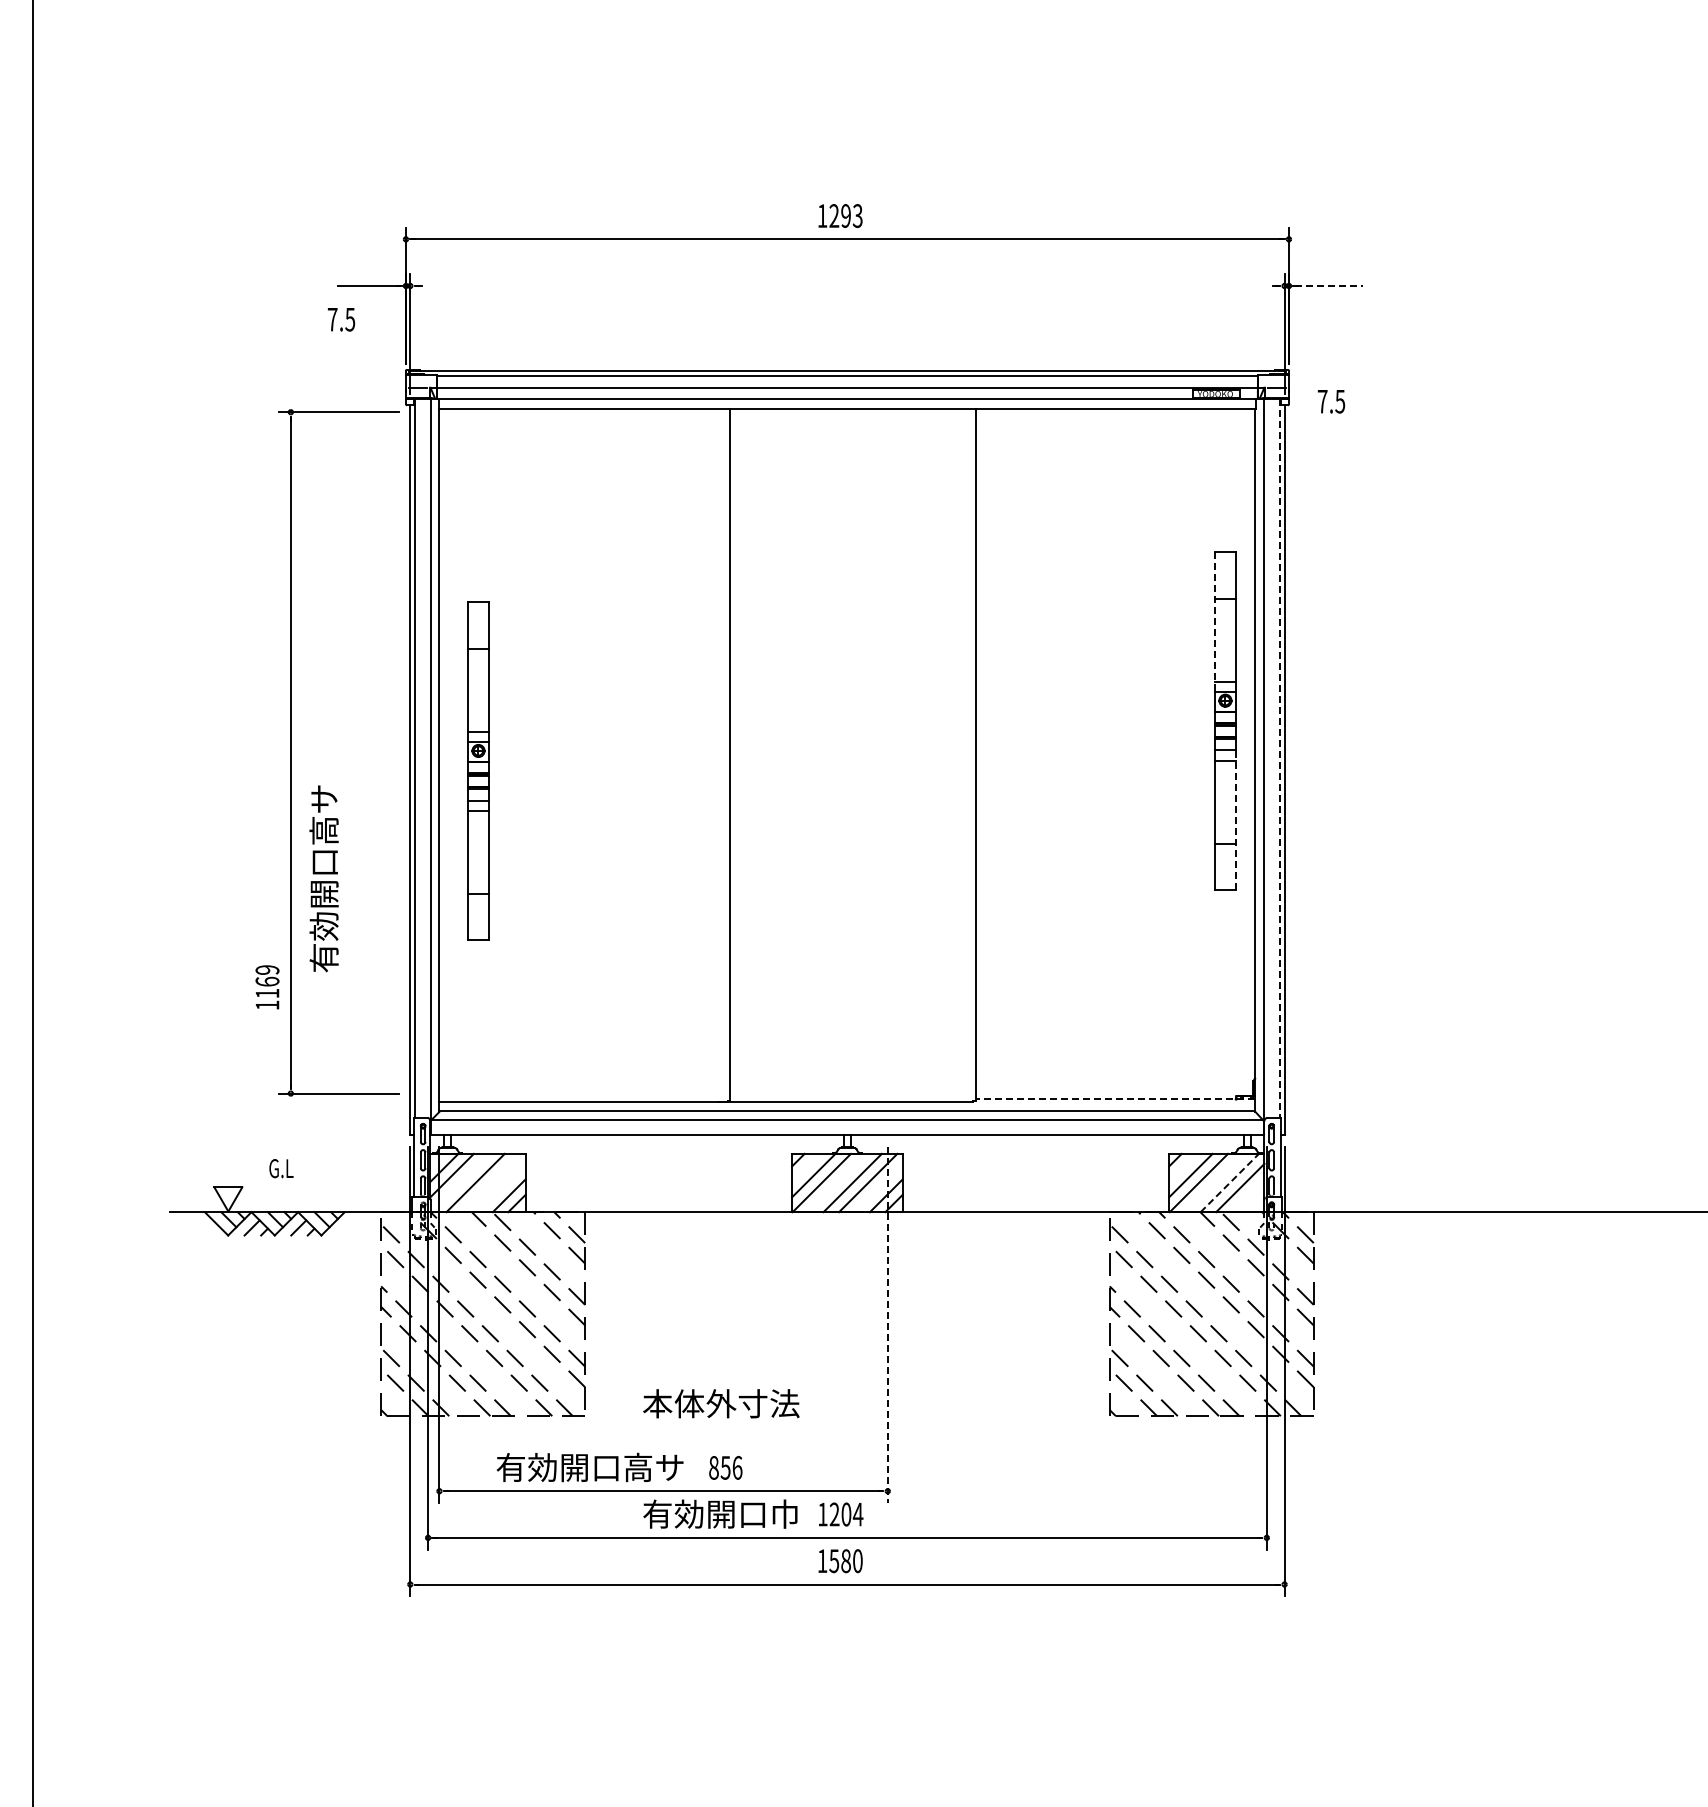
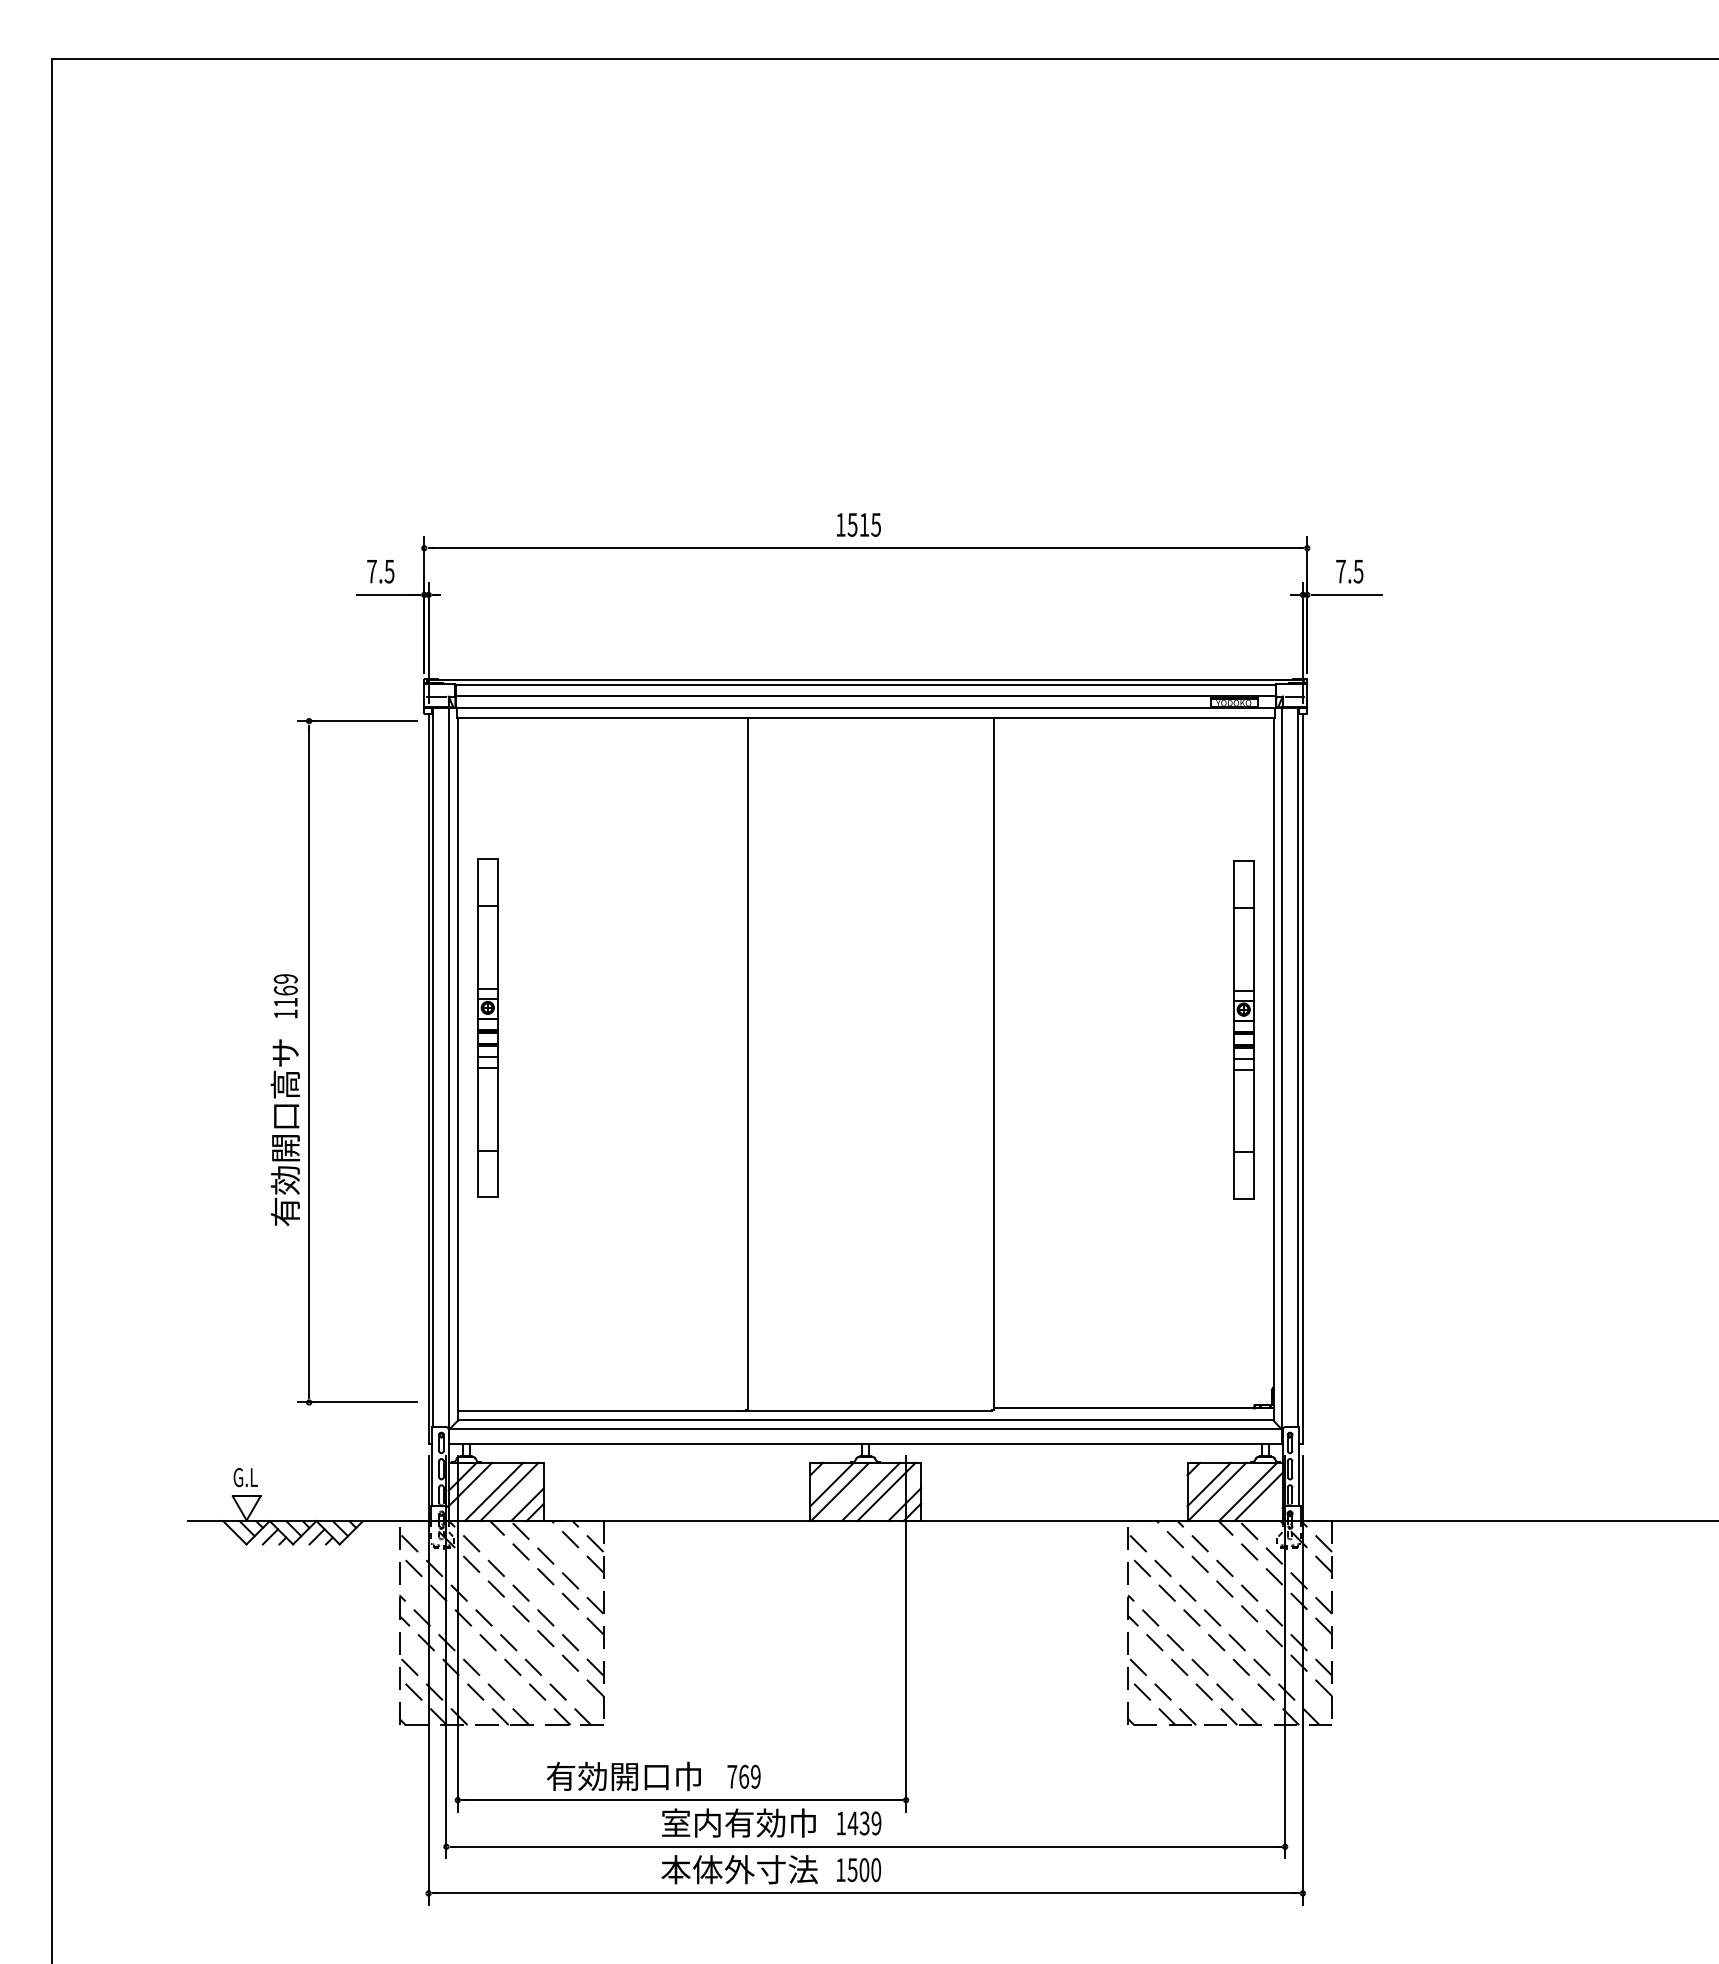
text: (845, 215) -> (863, 524), 1293 -> 1515
line: (1329, 285) -> (1347, 594), dashed -> solid
text: (341, 319) -> (380, 571), moved
text: (1331, 401) -> (1349, 571), moved
line: (1215, 621) -> (1233, 930), dashed -> solid
line: (1280, 758) -> (1298, 1067), dashed -> solid
part: (478, 770) -> (487, 1027), moved
line: (1235, 820) -> (1253, 1129), dashed -> solid
text: (323, 878) -> (284, 1132), moved
text: (267, 987) -> (285, 996), moved
line: (1115, 1099) -> (1133, 1408), dashed -> solid
text: (281, 1168) -> (245, 1477), moved
line: (491, 1182) -> (509, 1491), added
line: (1230, 1182) -> (1248, 1491), dashed -> solid
line: (888, 1325) -> (906, 1634), dashed -> solid
text: (721, 1403) -> (739, 1869), moved
text: (590, 1467) -> (608, 1776), 有効開口高サ -> 有効開口巾
text: (725, 1467) -> (743, 1776), 856 -> 769
text: (705, 1513) -> (723, 1822), 有効開口巾 -> 室内有効巾
text: (846, 1514) -> (864, 1823), 1204 -> 1439
text: (846, 1561) -> (864, 1870), 1580 -> 1500

